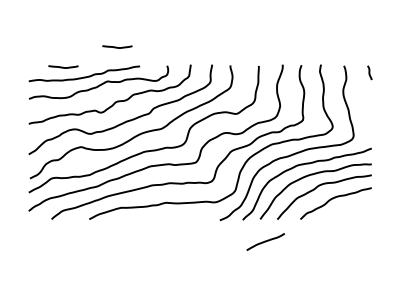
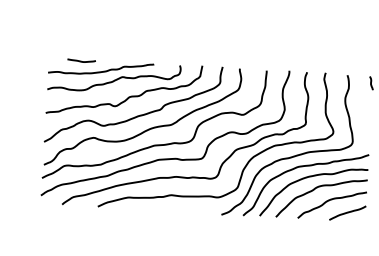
curve: (117, 46) -> (133, 44), removed
line: (265, 241) -> (347, 212), moved

